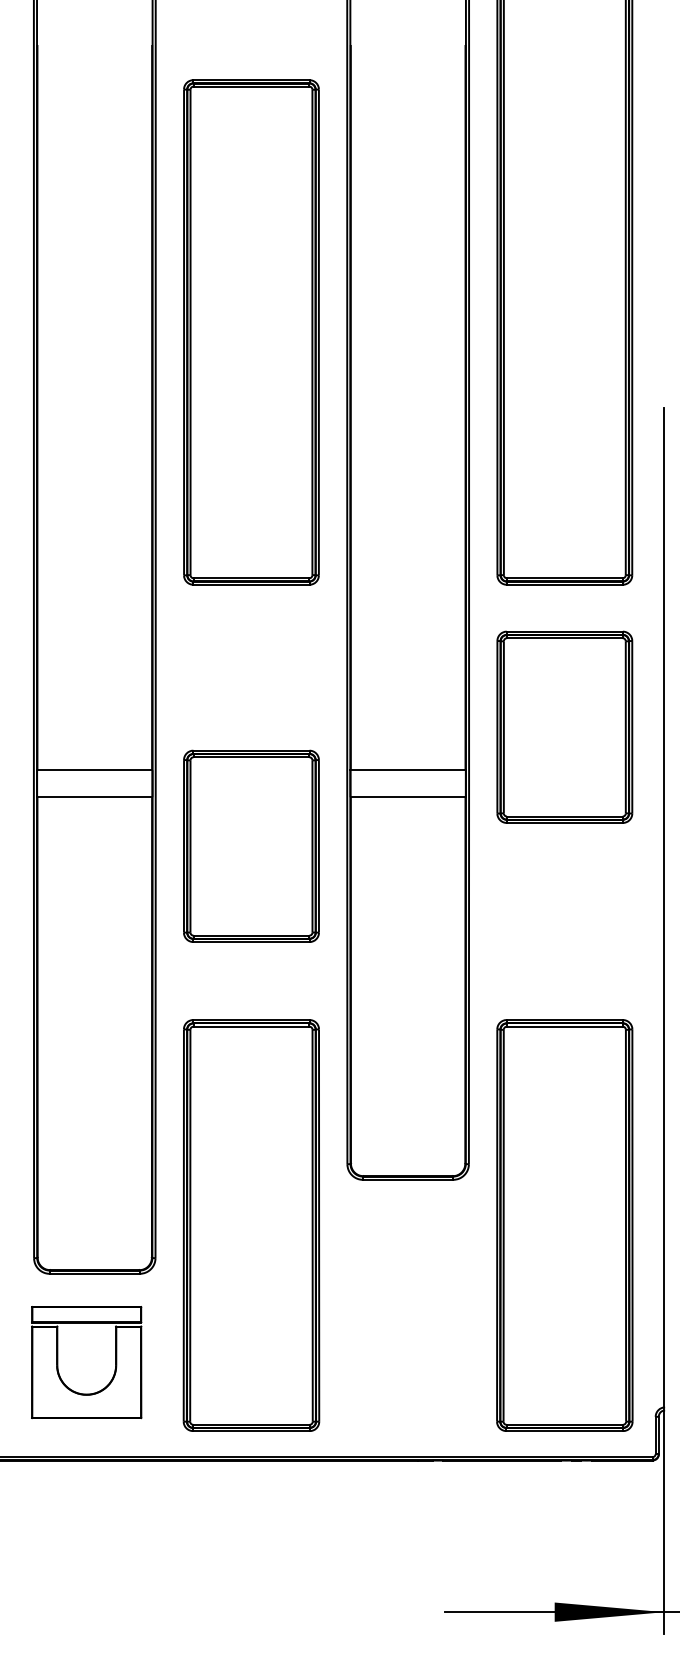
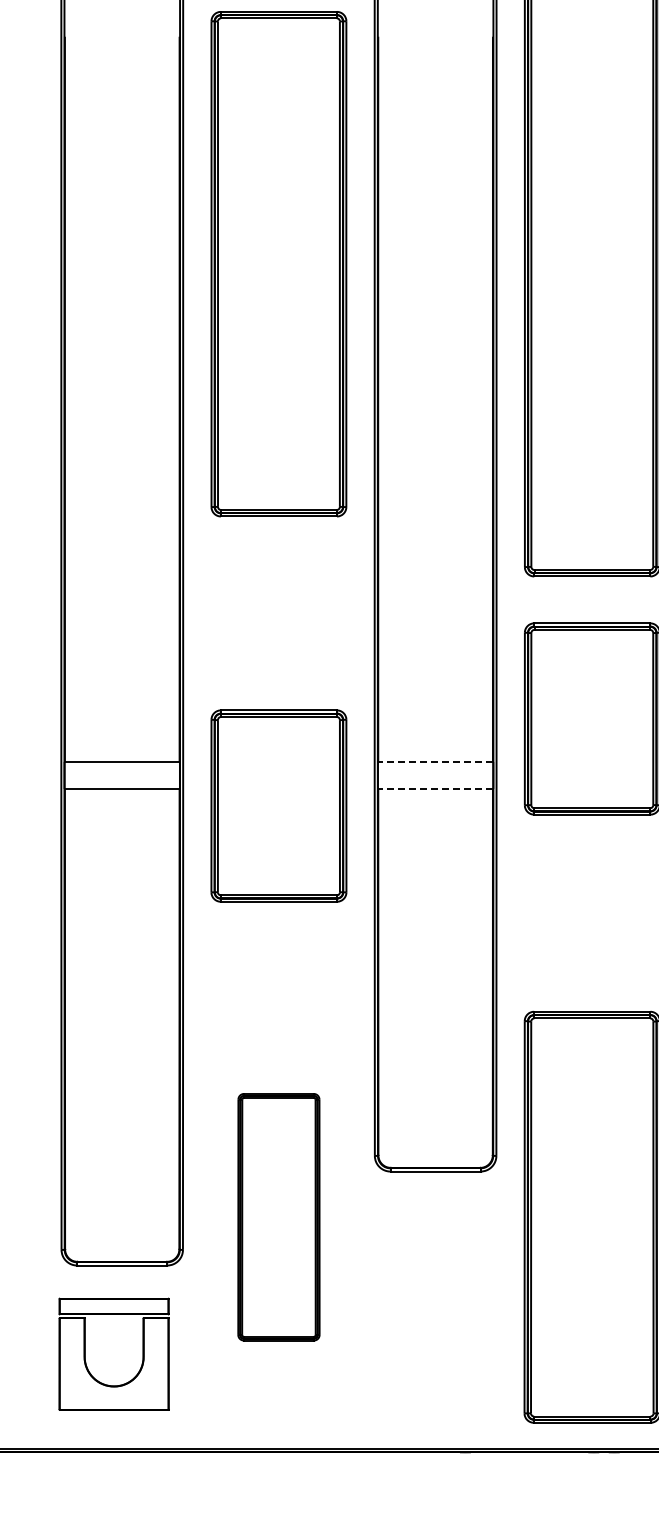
part: (251, 332) -> (278, 264), moved
line: (408, 770) -> (435, 762), solid -> dashed
line: (408, 797) -> (435, 789), solid -> dashed
part: (251, 845) -> (278, 805), moved
part: (251, 1225) -> (278, 1217), size x0.6

